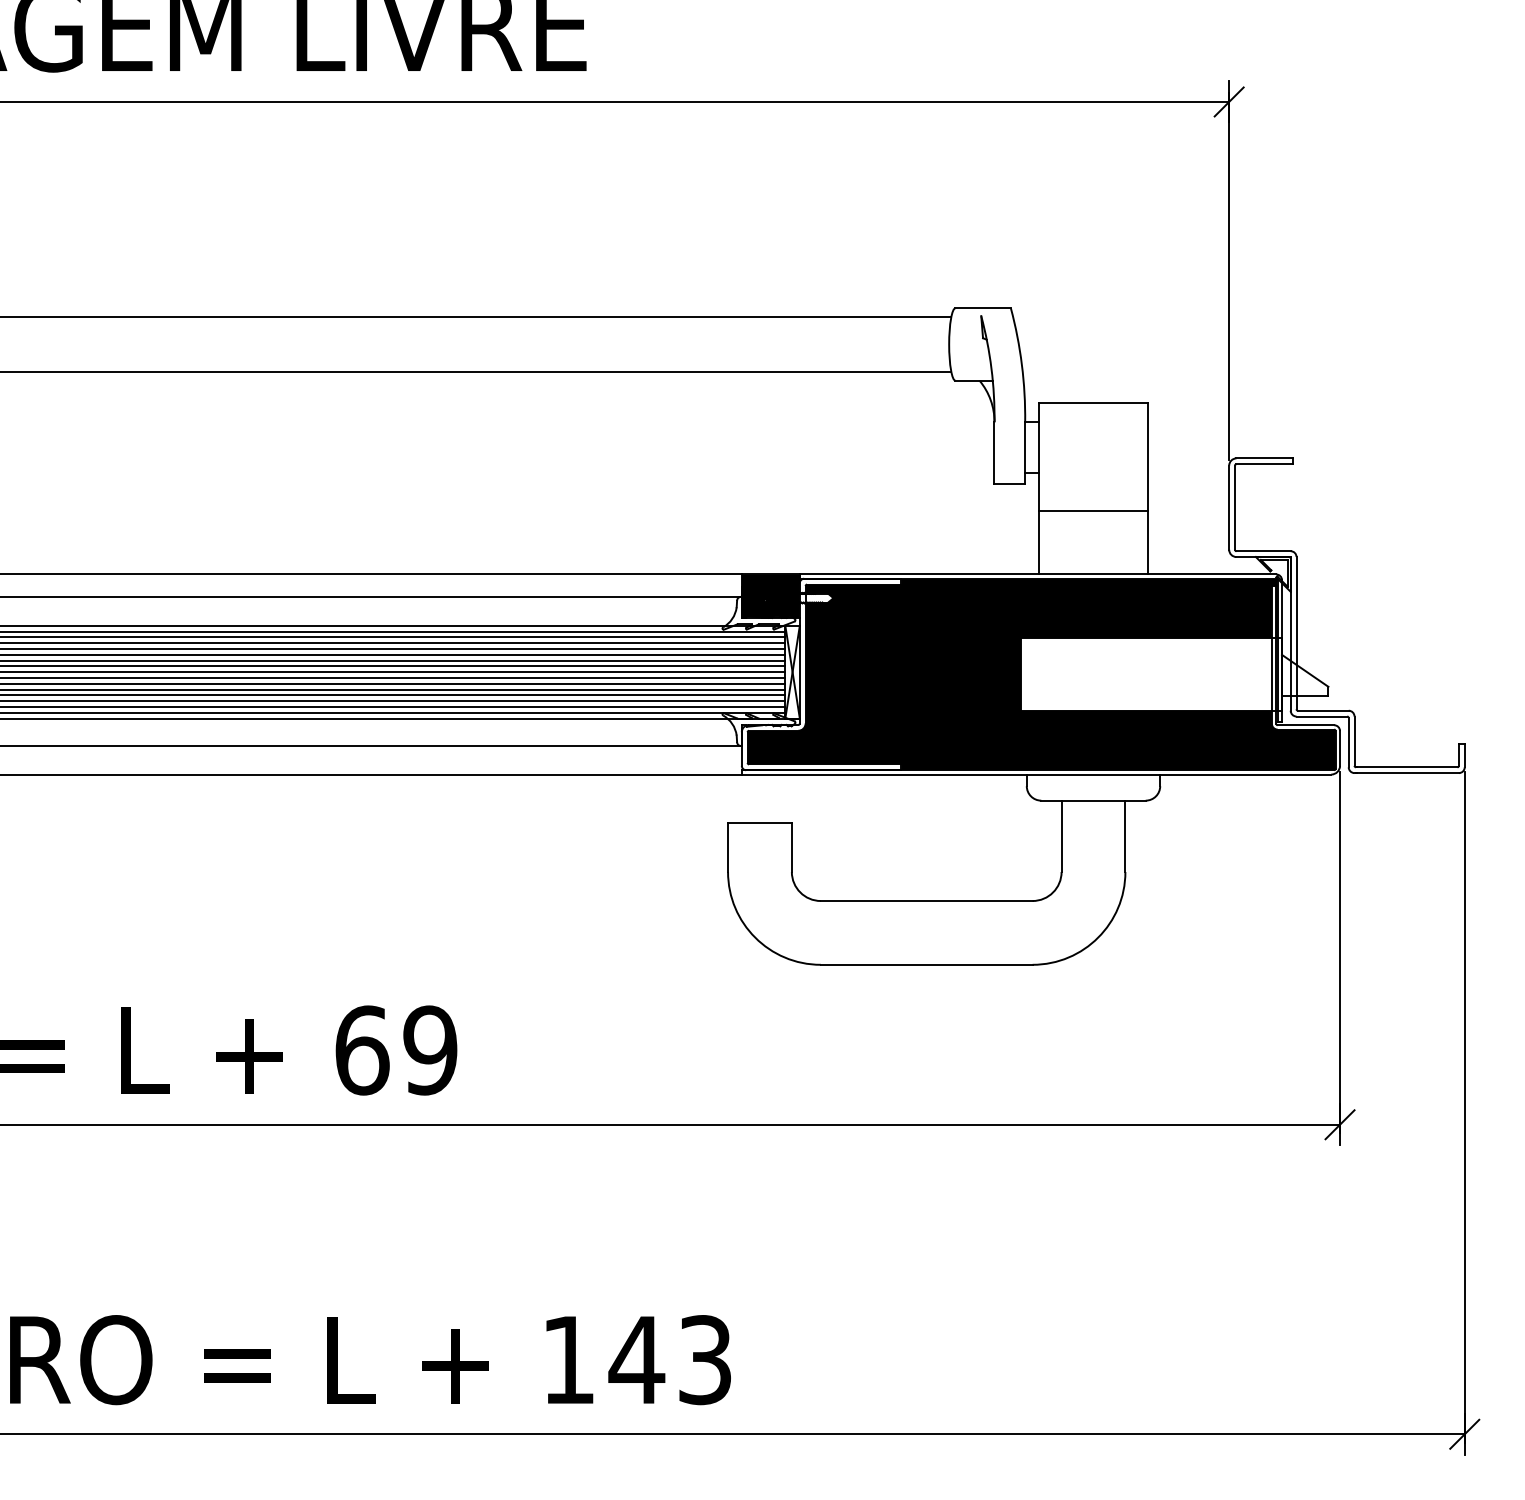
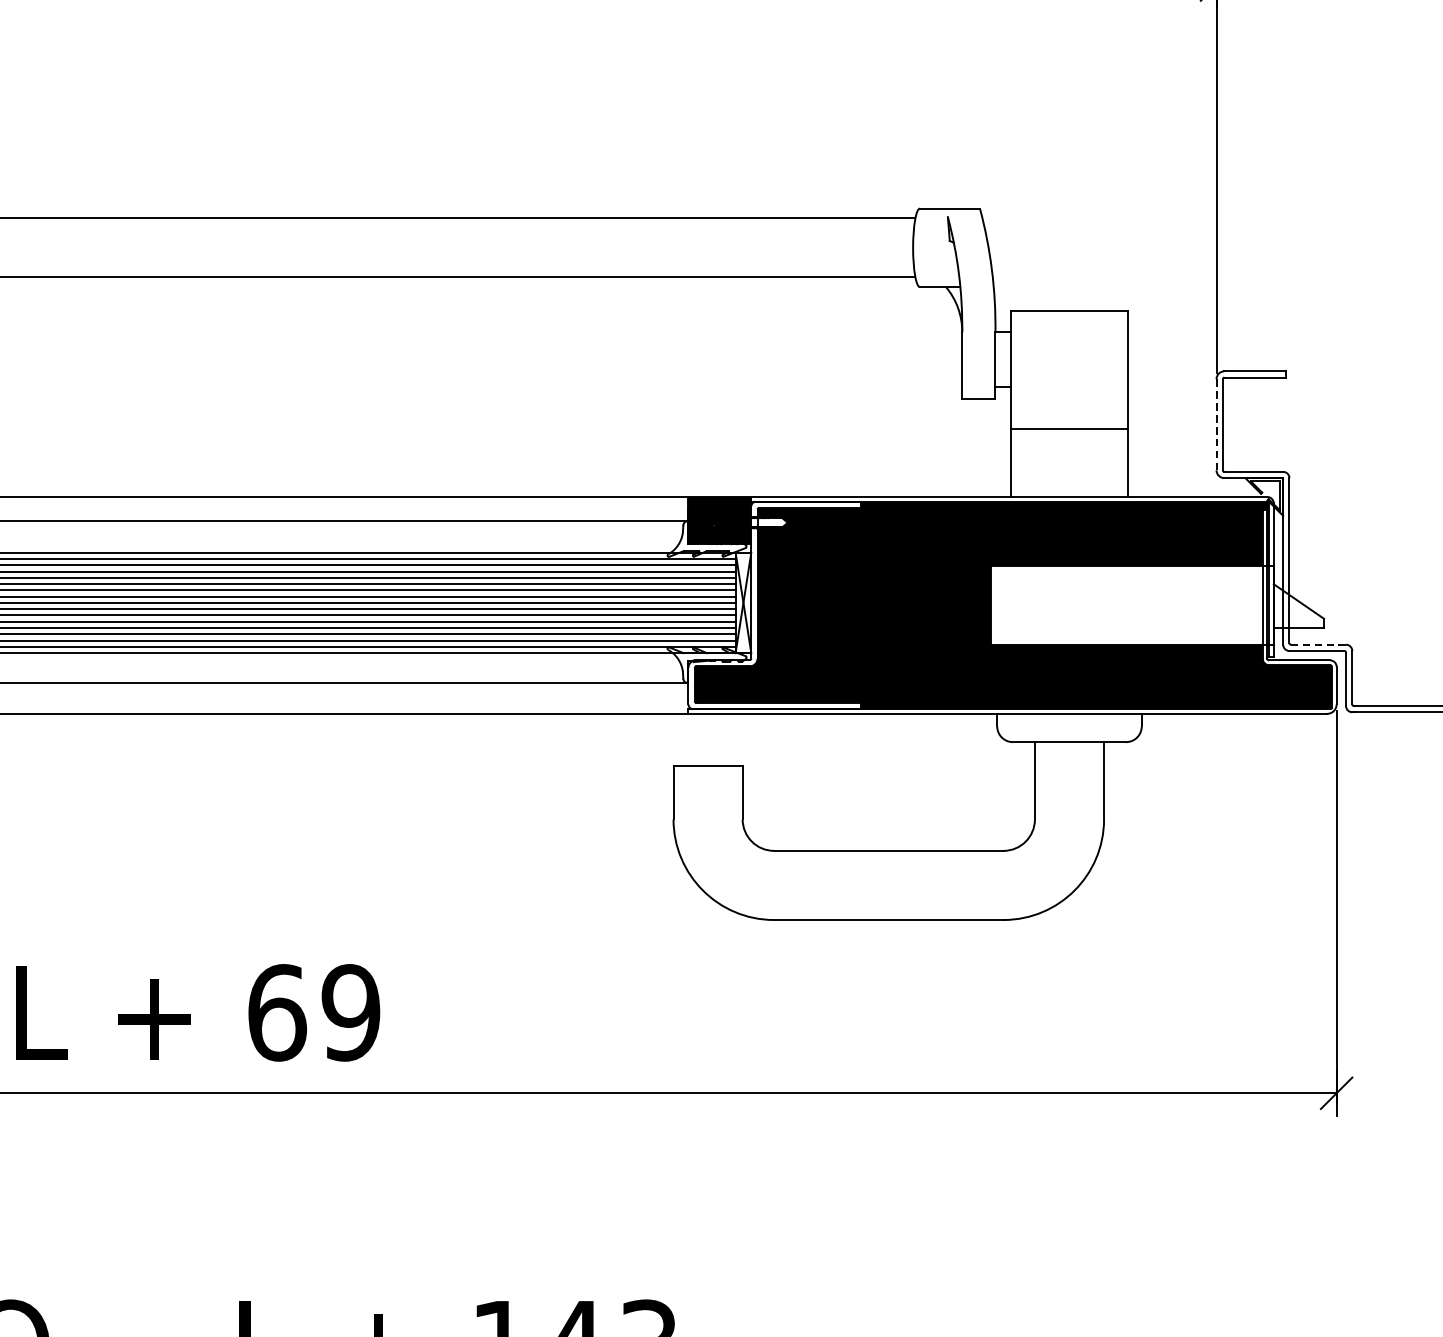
line: (1229, 507) -> (1216, 424), solid -> dashed
line: (1322, 710) -> (1317, 644), solid -> dashed

